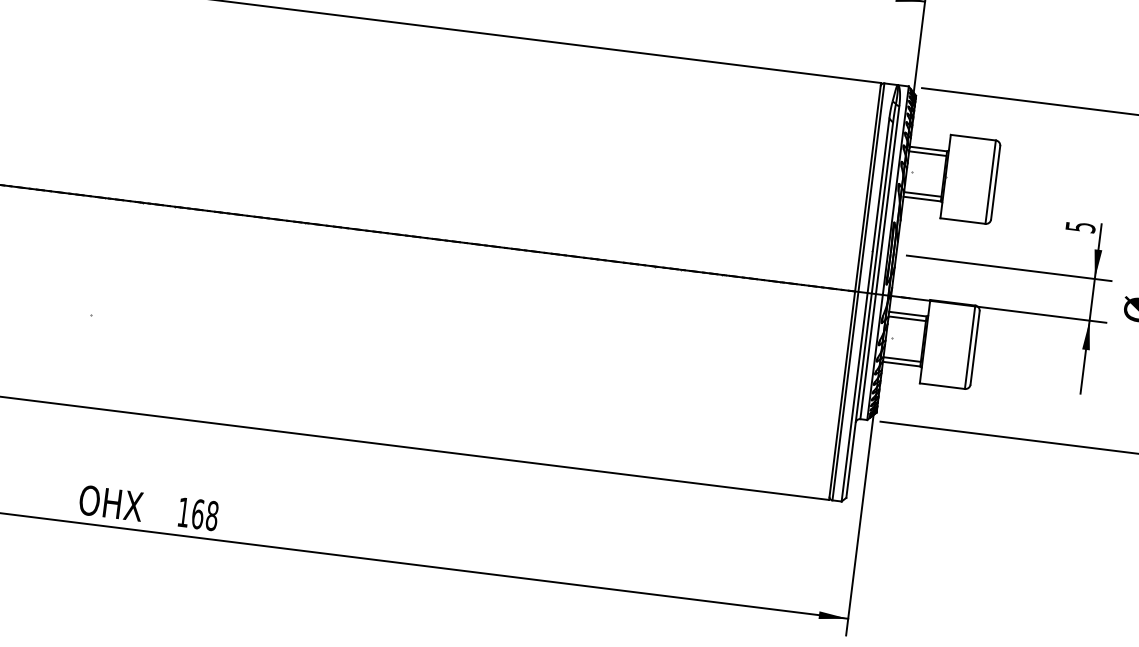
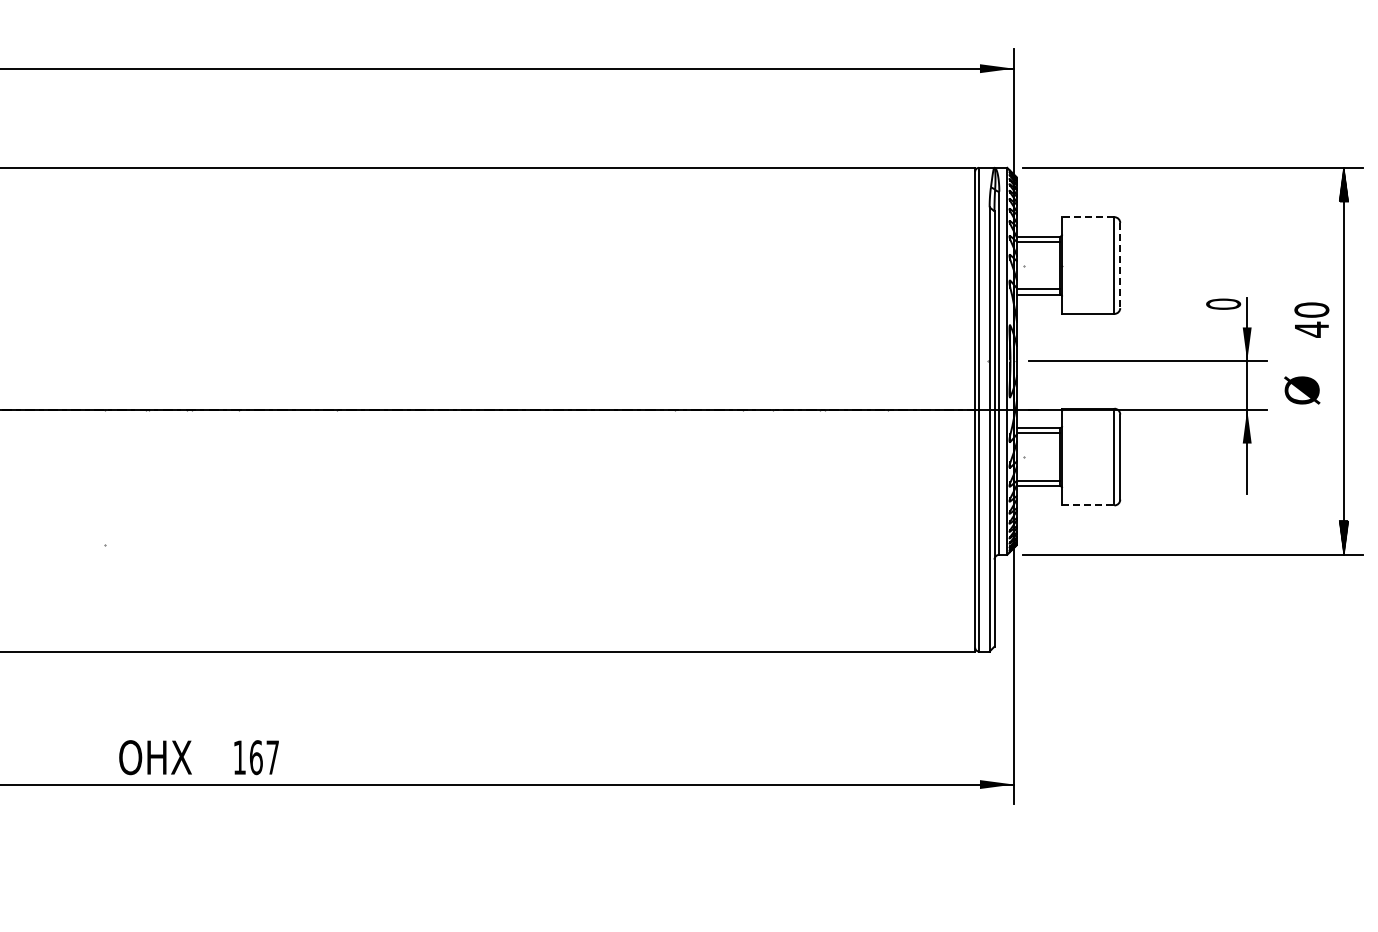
line: (972, 137) -> (1087, 217), solid -> dashed
line: (995, 182) -> (1120, 265), solid -> dashed
text: (1080, 226) -> (1223, 303), 5 -> 0
line: (942, 386) -> (1088, 505), solid -> dashed
text: (212, 515) -> (272, 757), 168 -> 167

